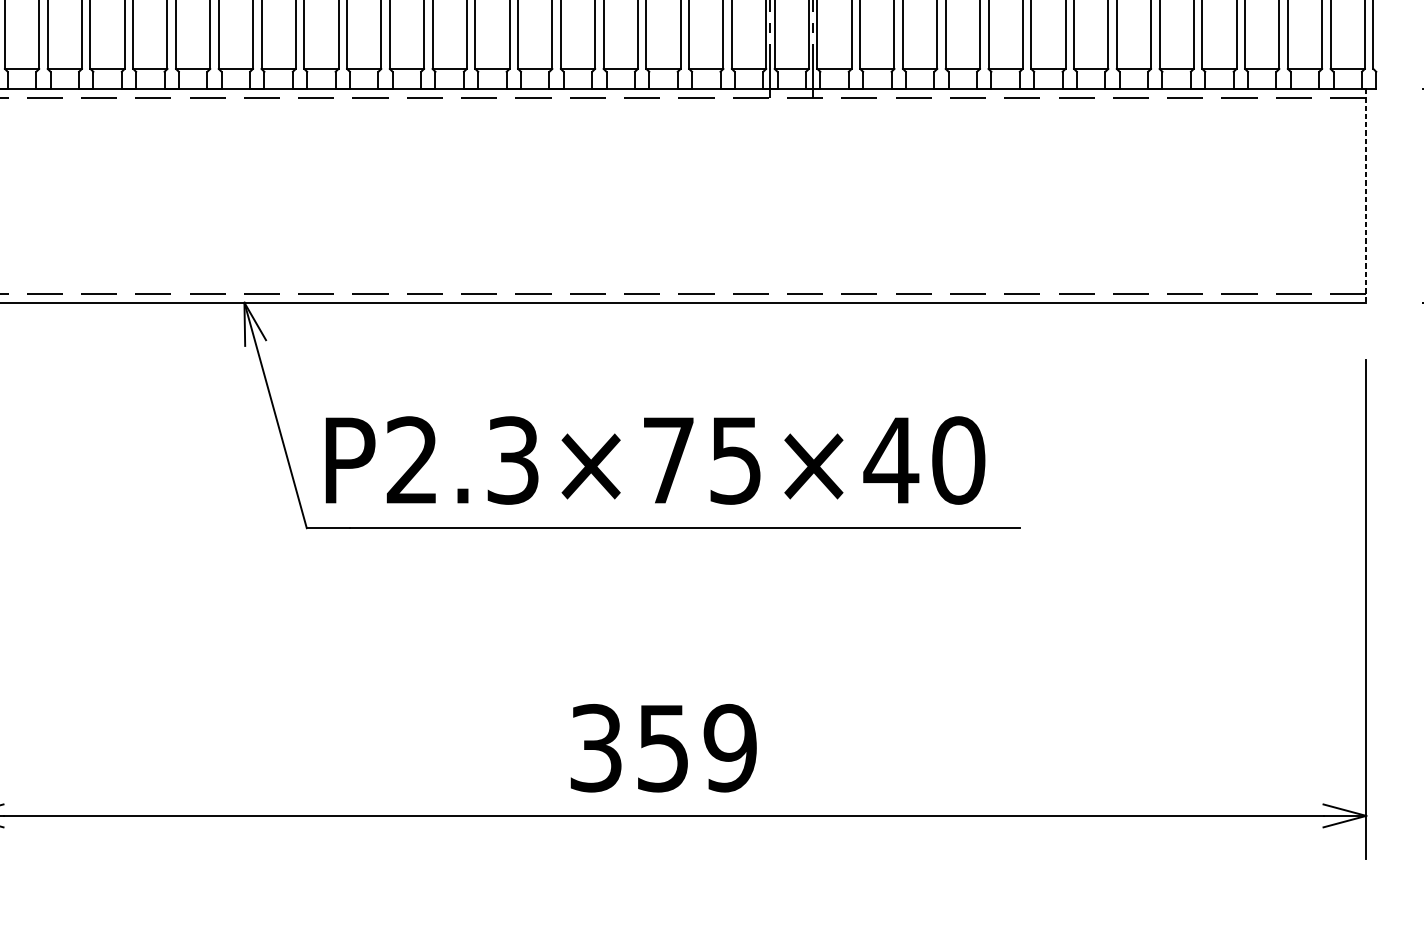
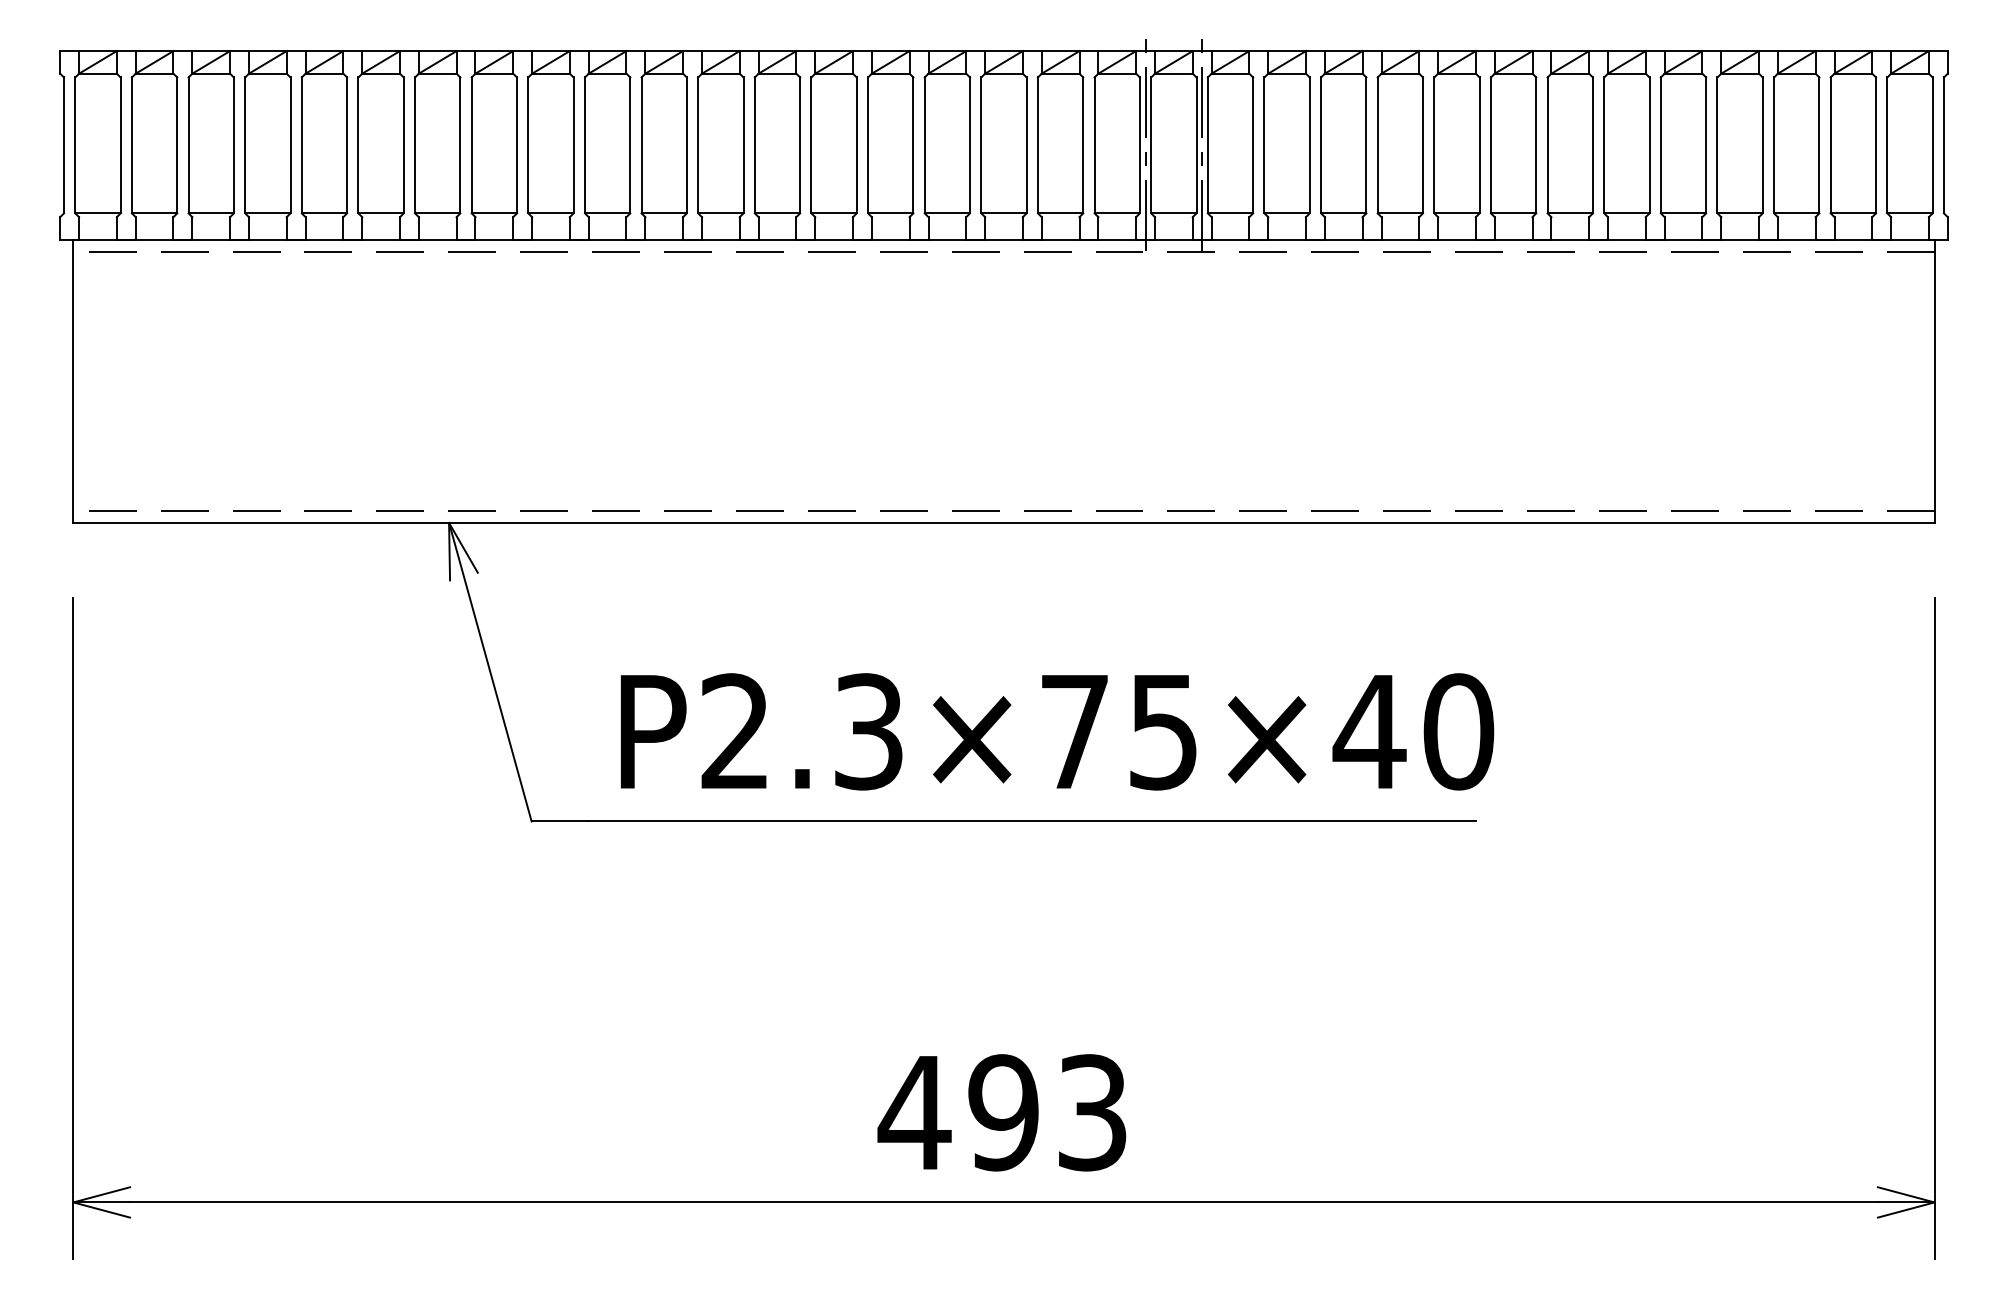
line: (1366, 195) -> (1934, 381), dashed -> solid
text: (655, 460) -> (1057, 731), moved
text: (662, 747) -> (1002, 1112), 359 -> 493

